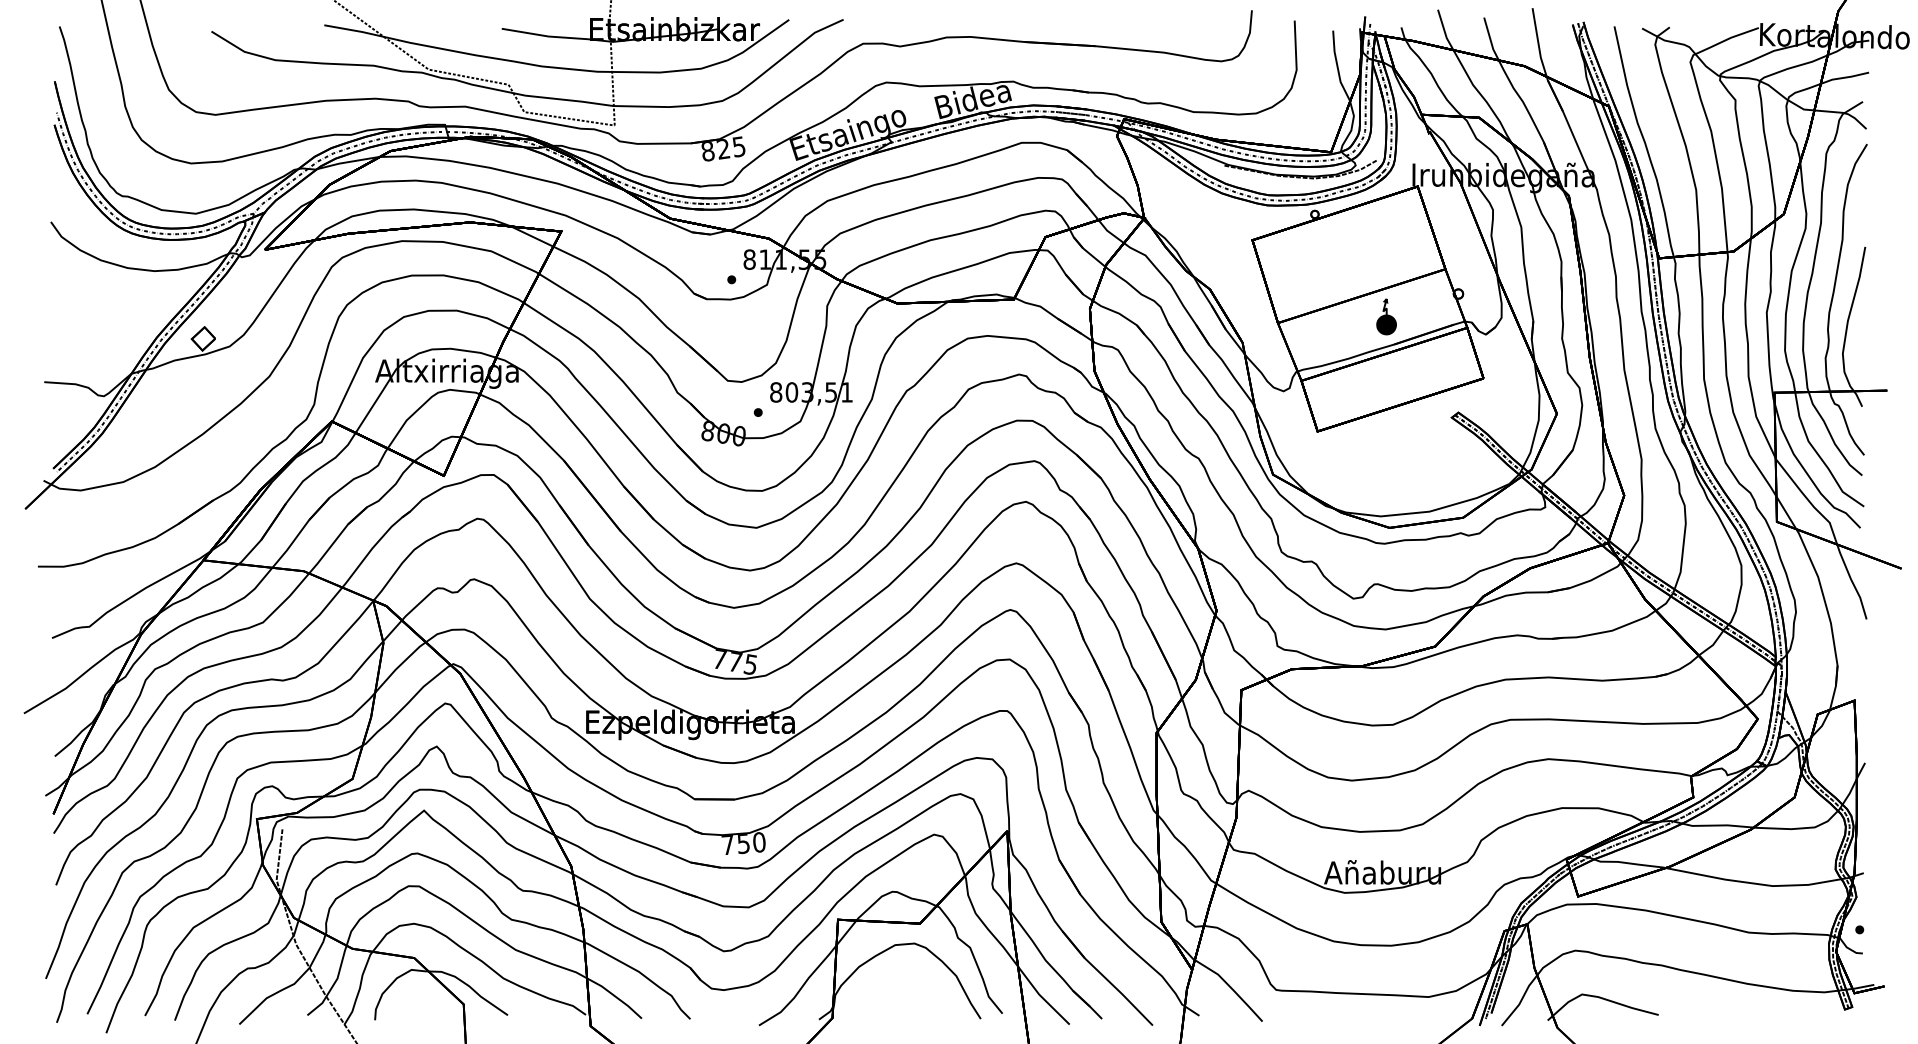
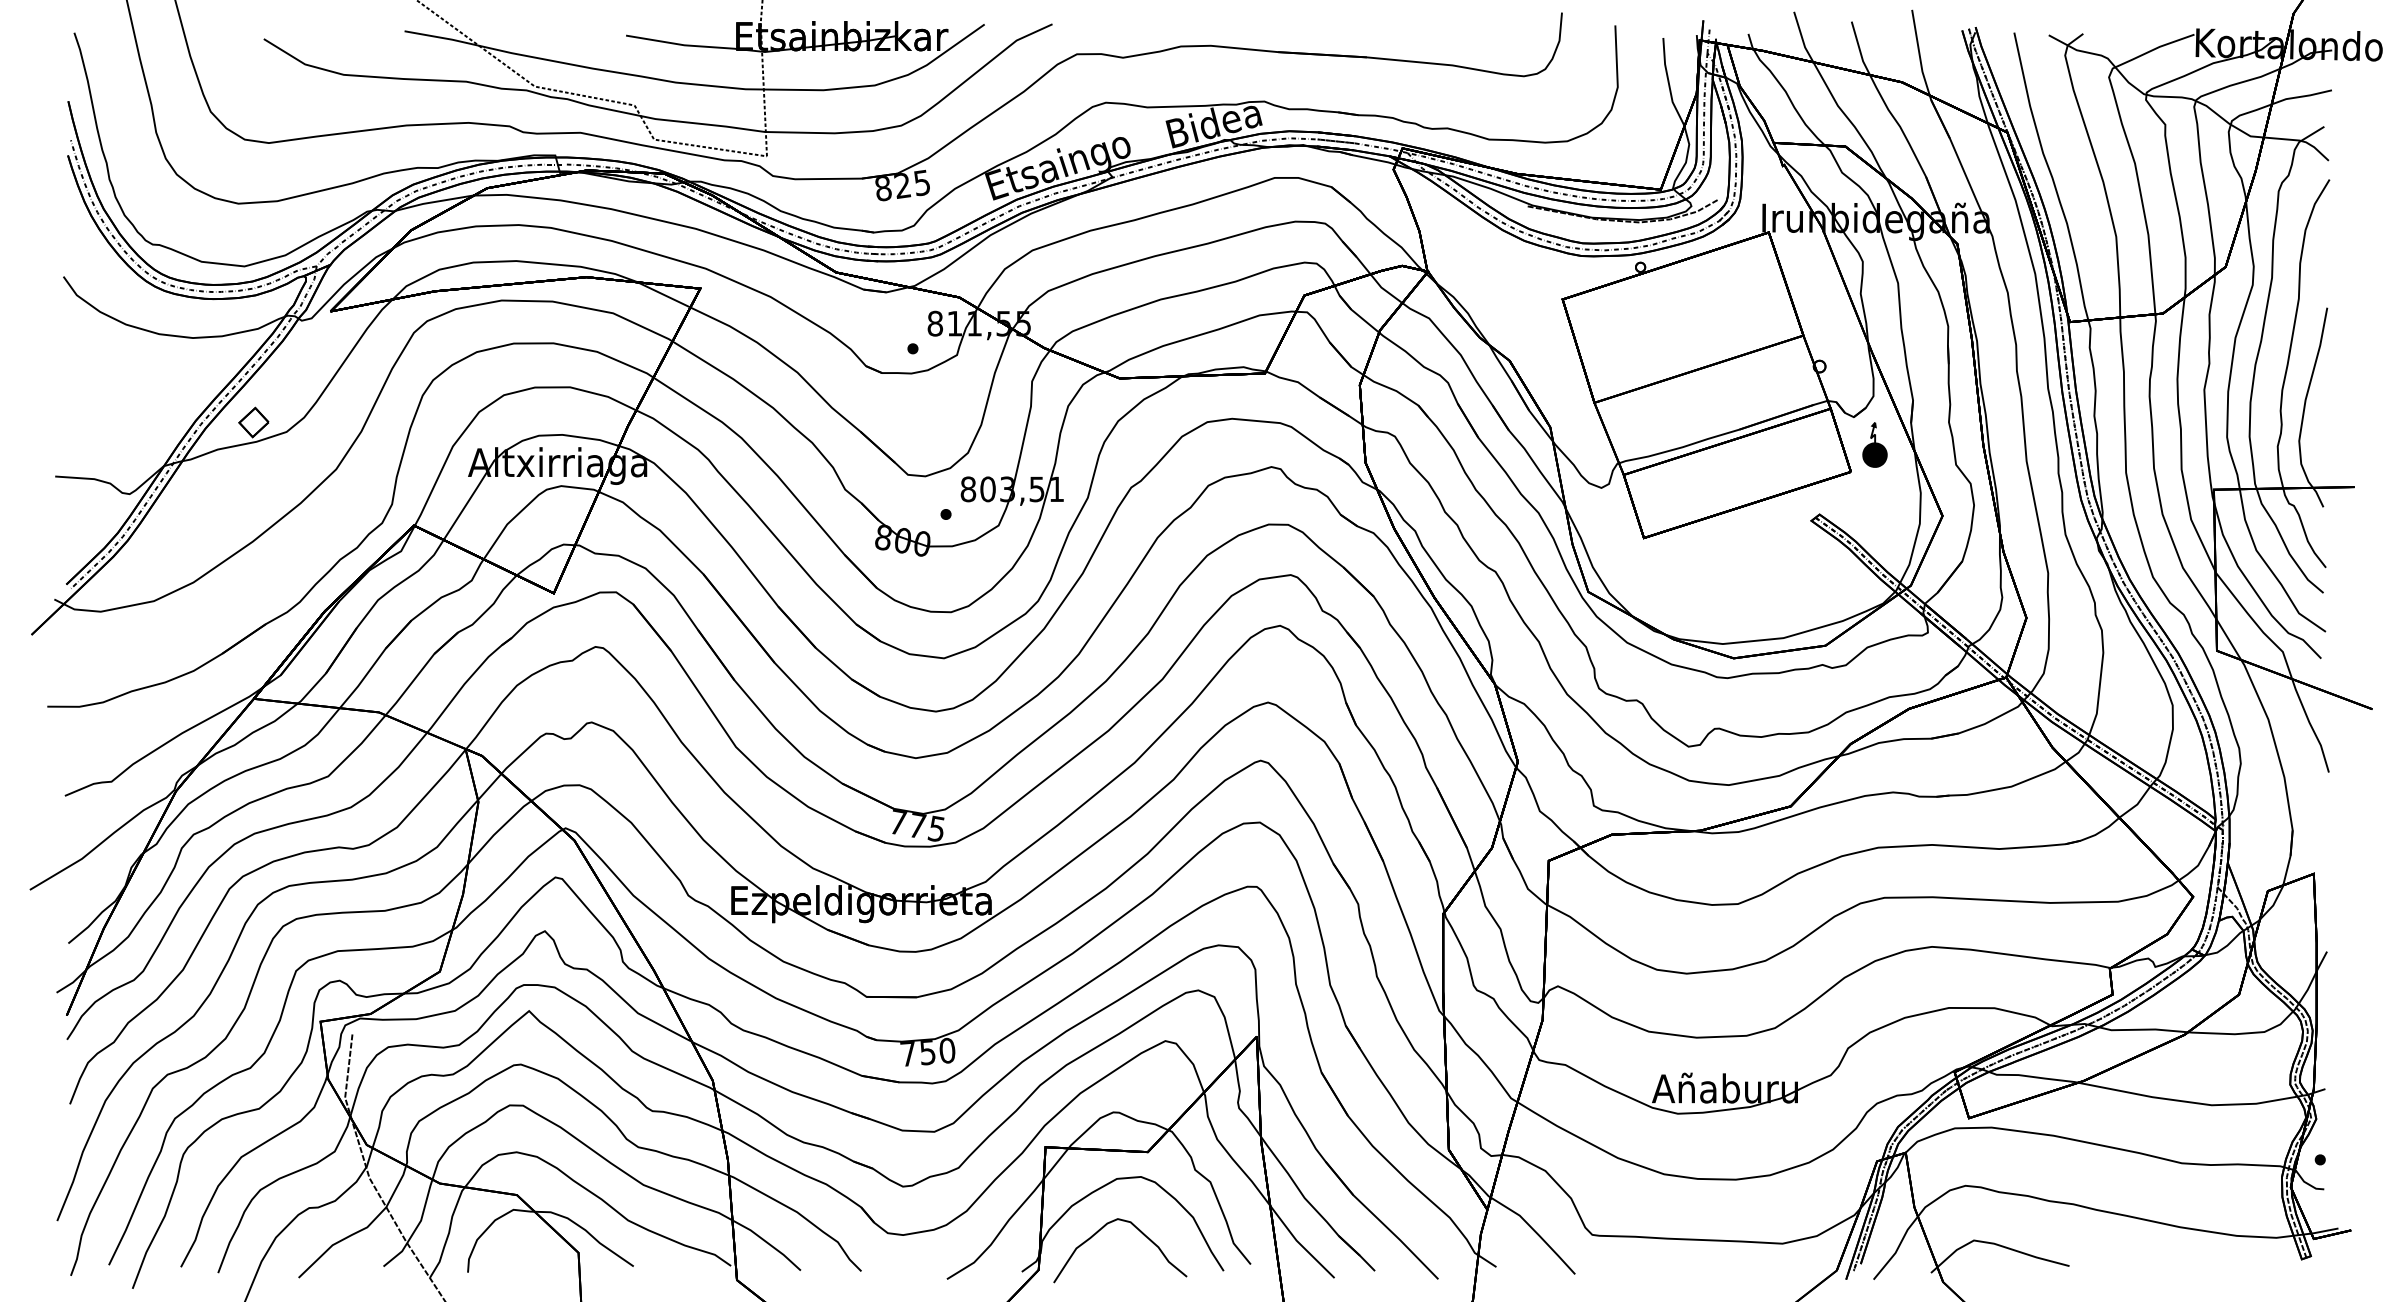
part: (1386, 316) -> (1874, 444), moved
curve: (913, 987) -> (1139, 1231), added

